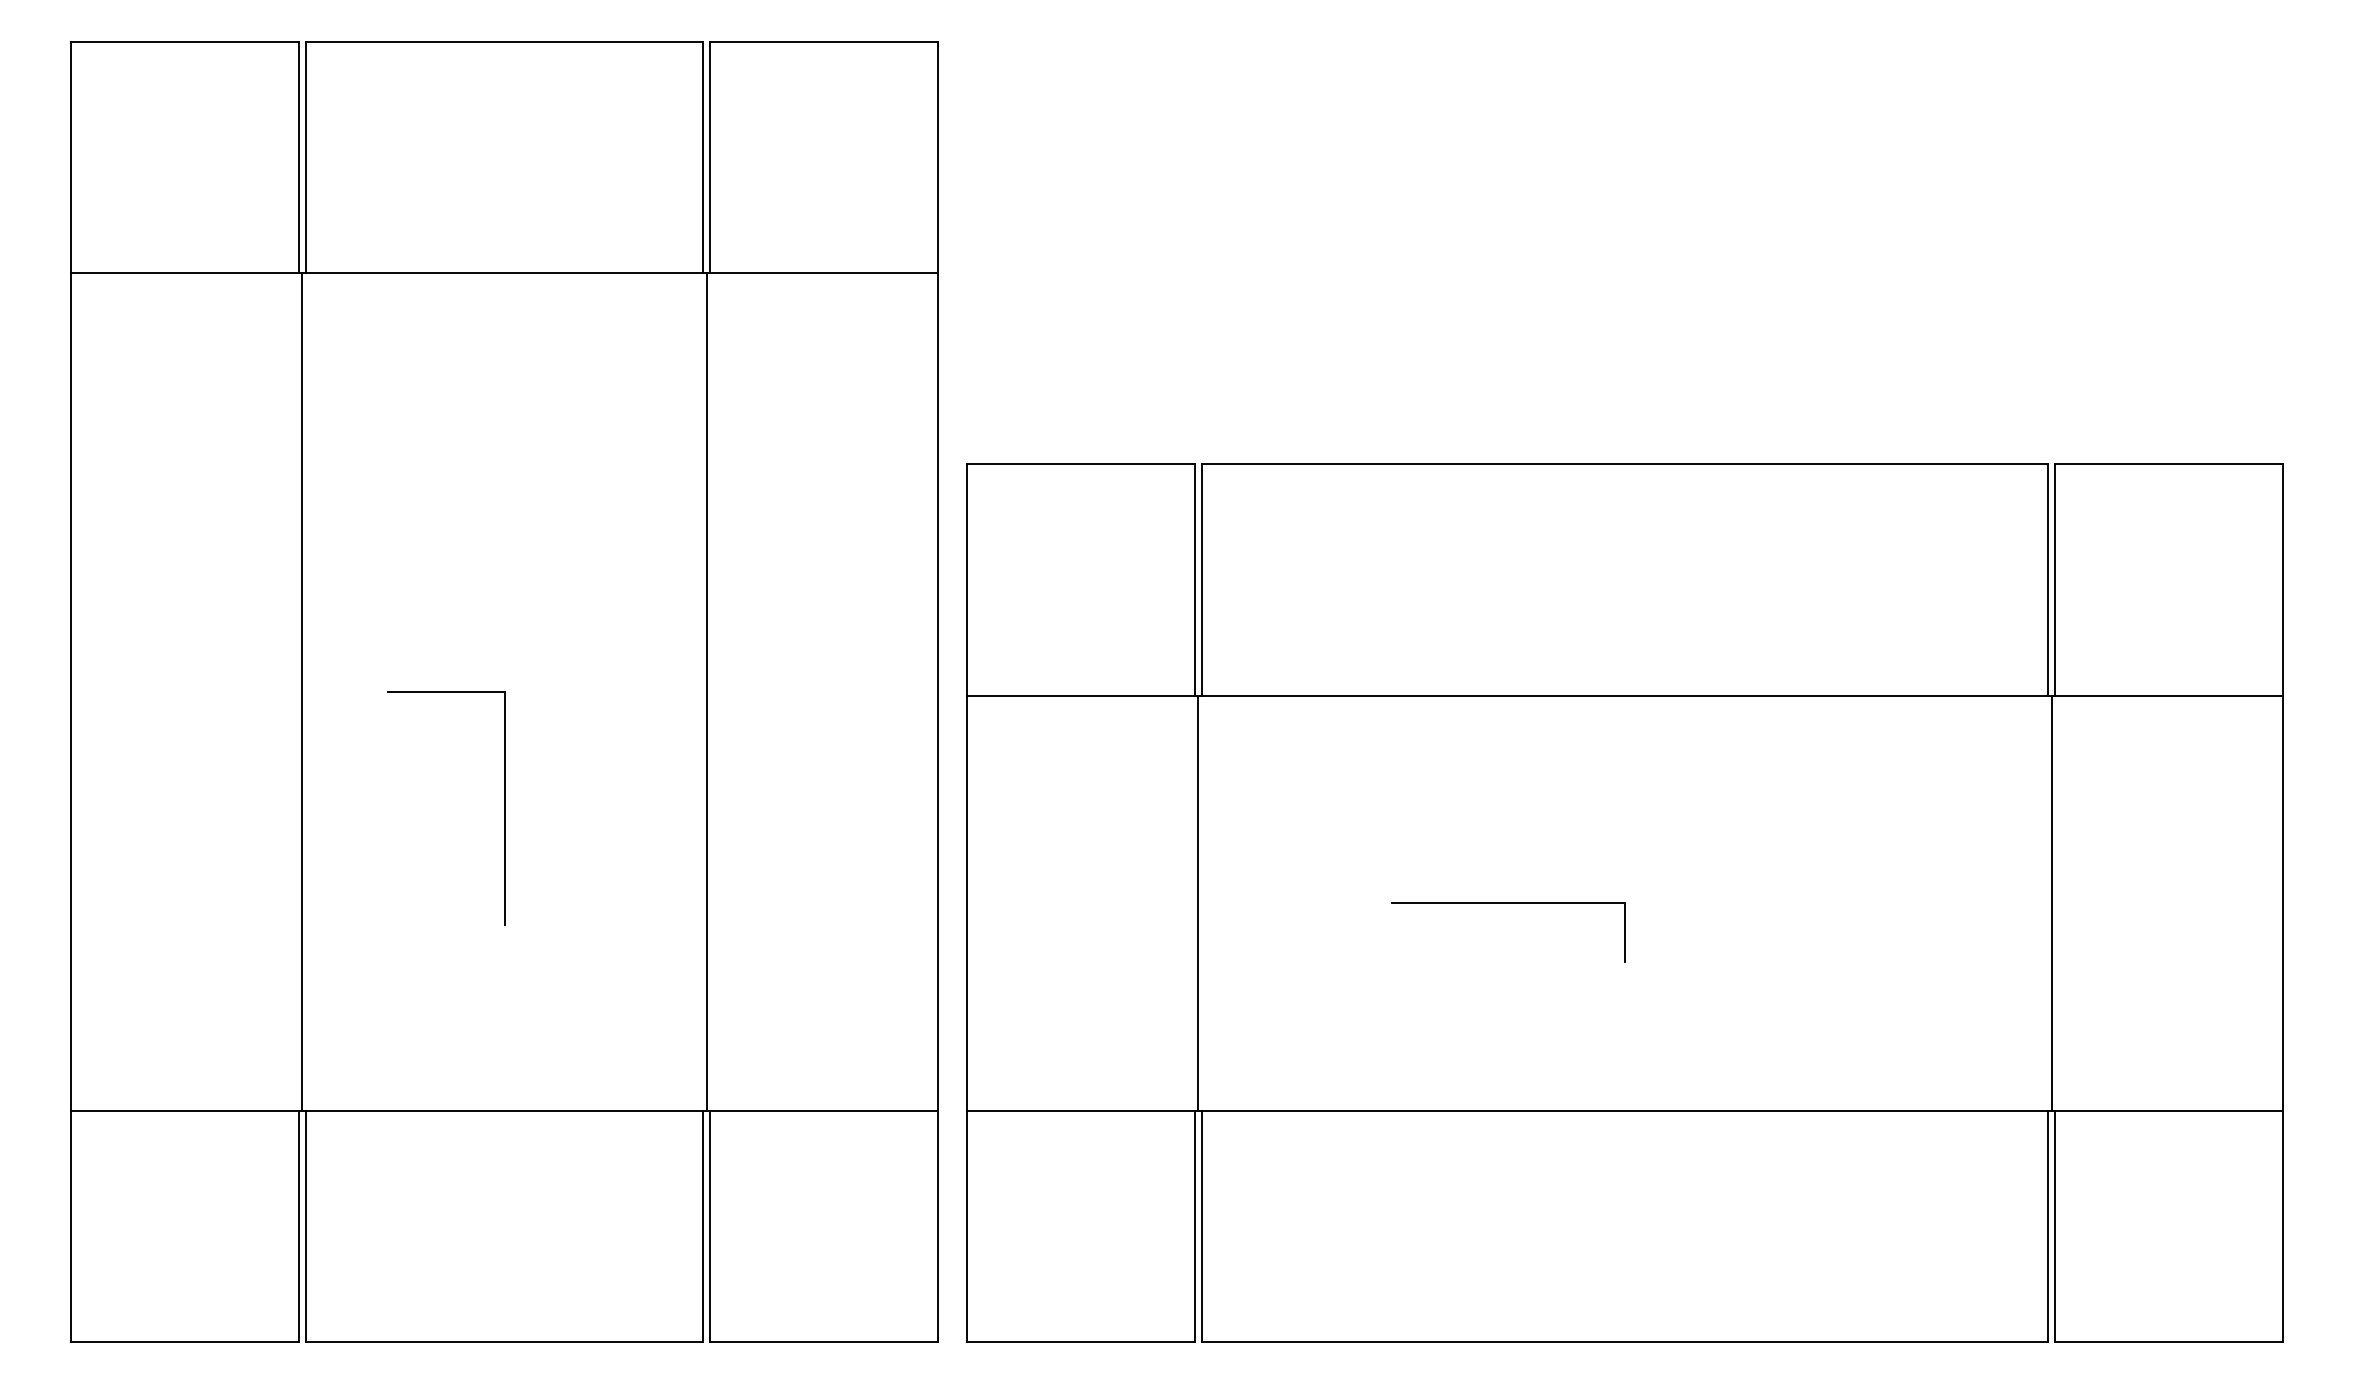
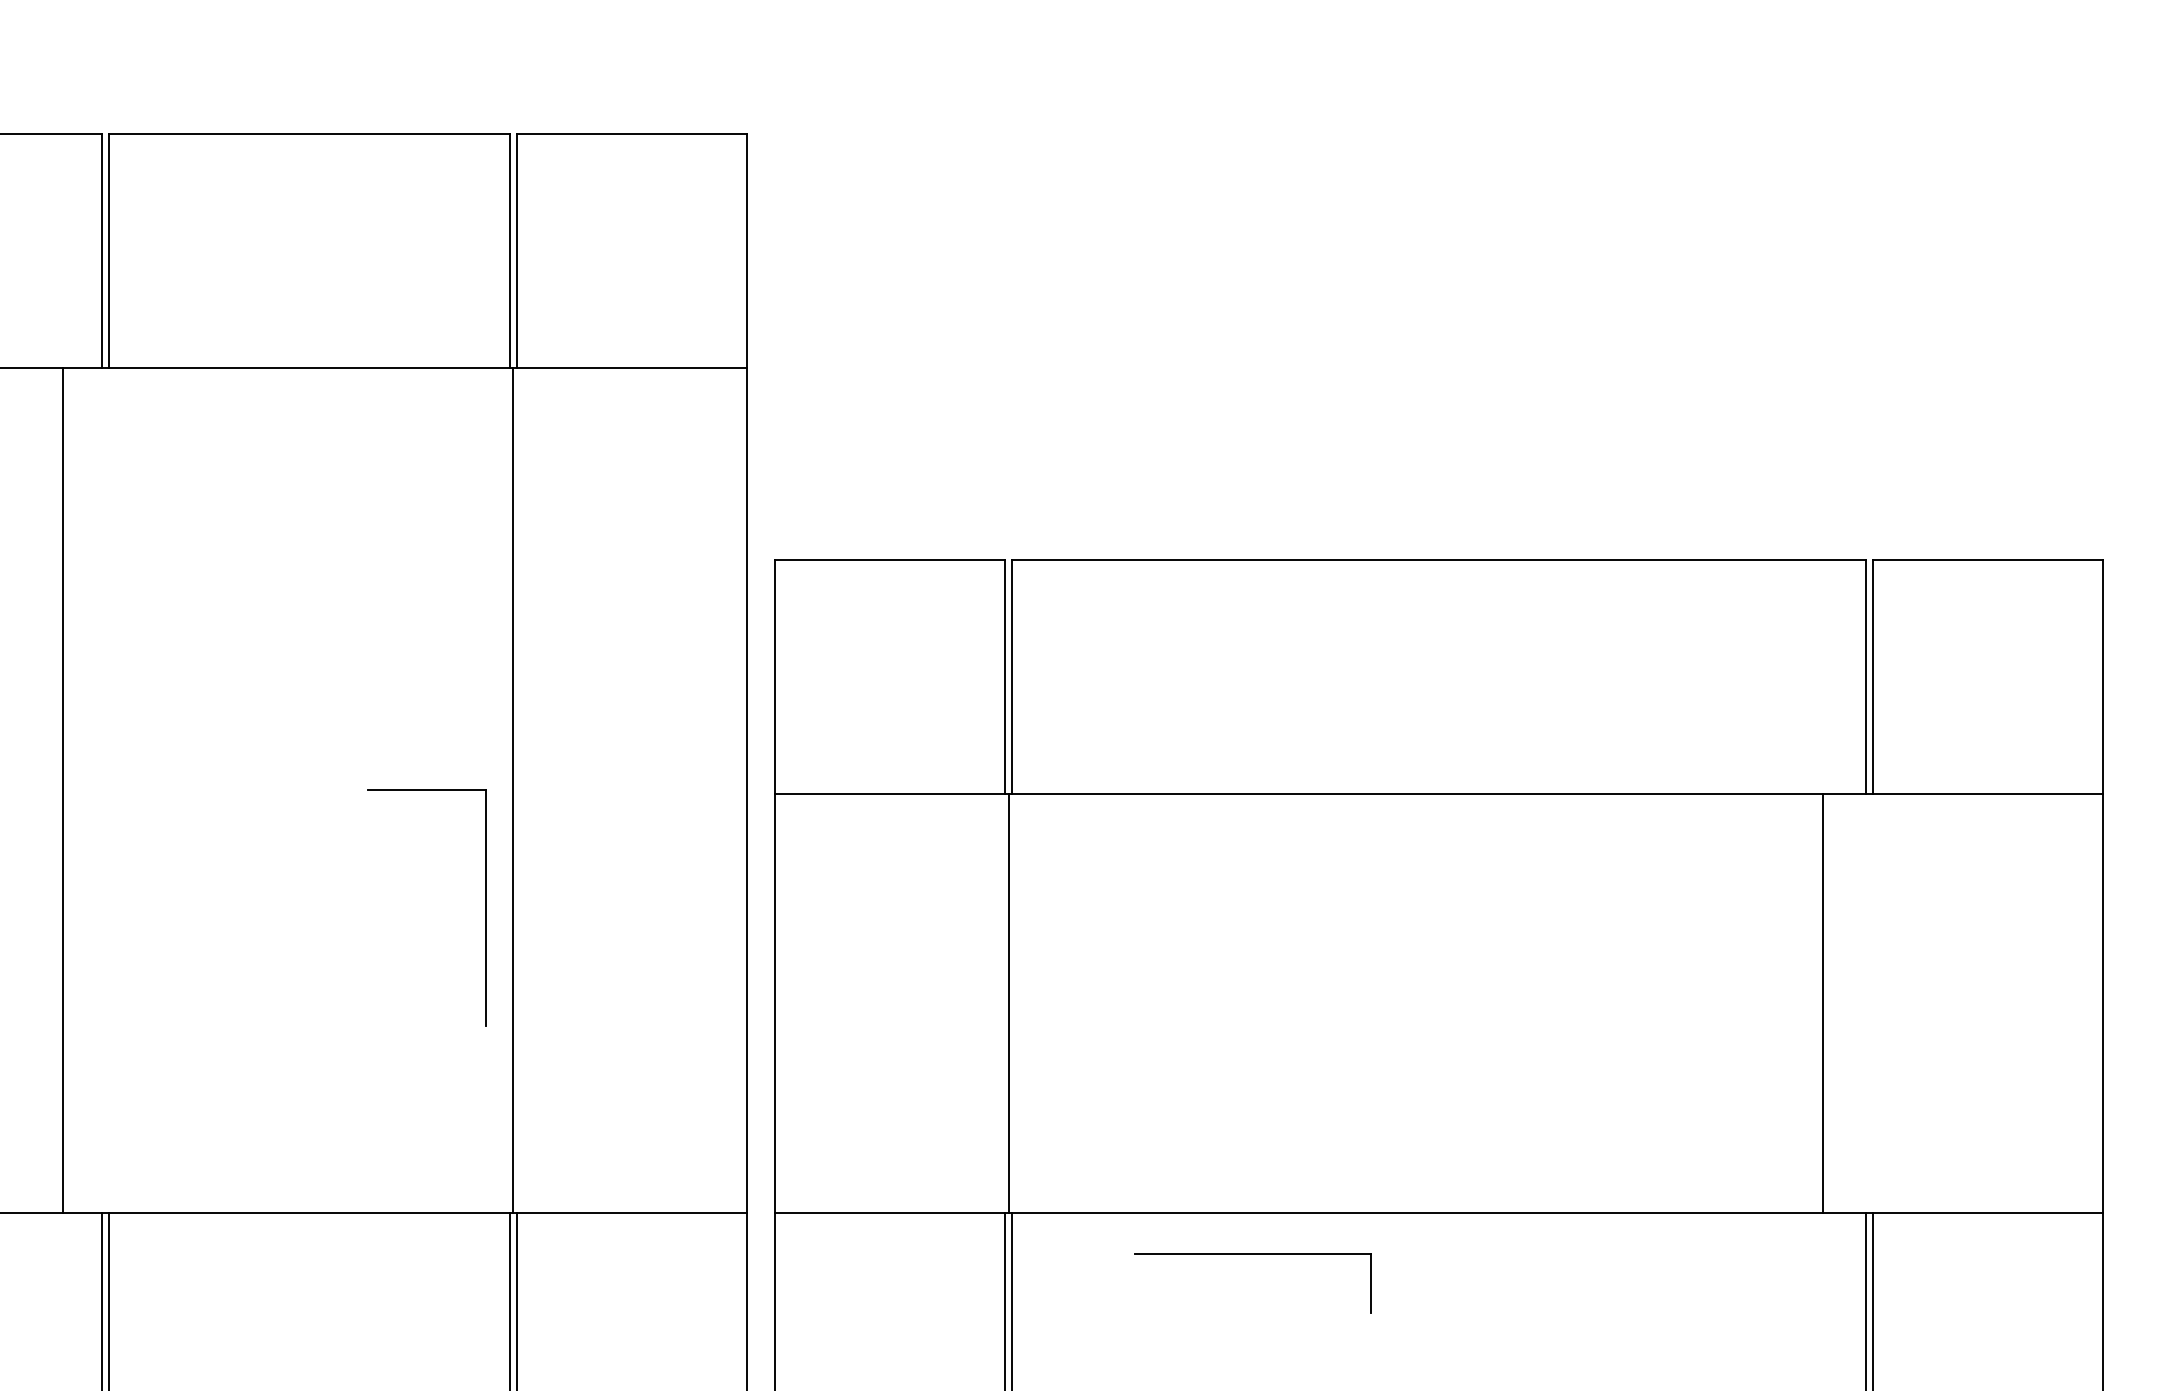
line: (302, 691) -> (63, 789), moved
part: (504, 808) -> (485, 907), moved
line: (2051, 902) -> (1822, 1002), moved
part: (1508, 903) -> (1253, 1254), moved

